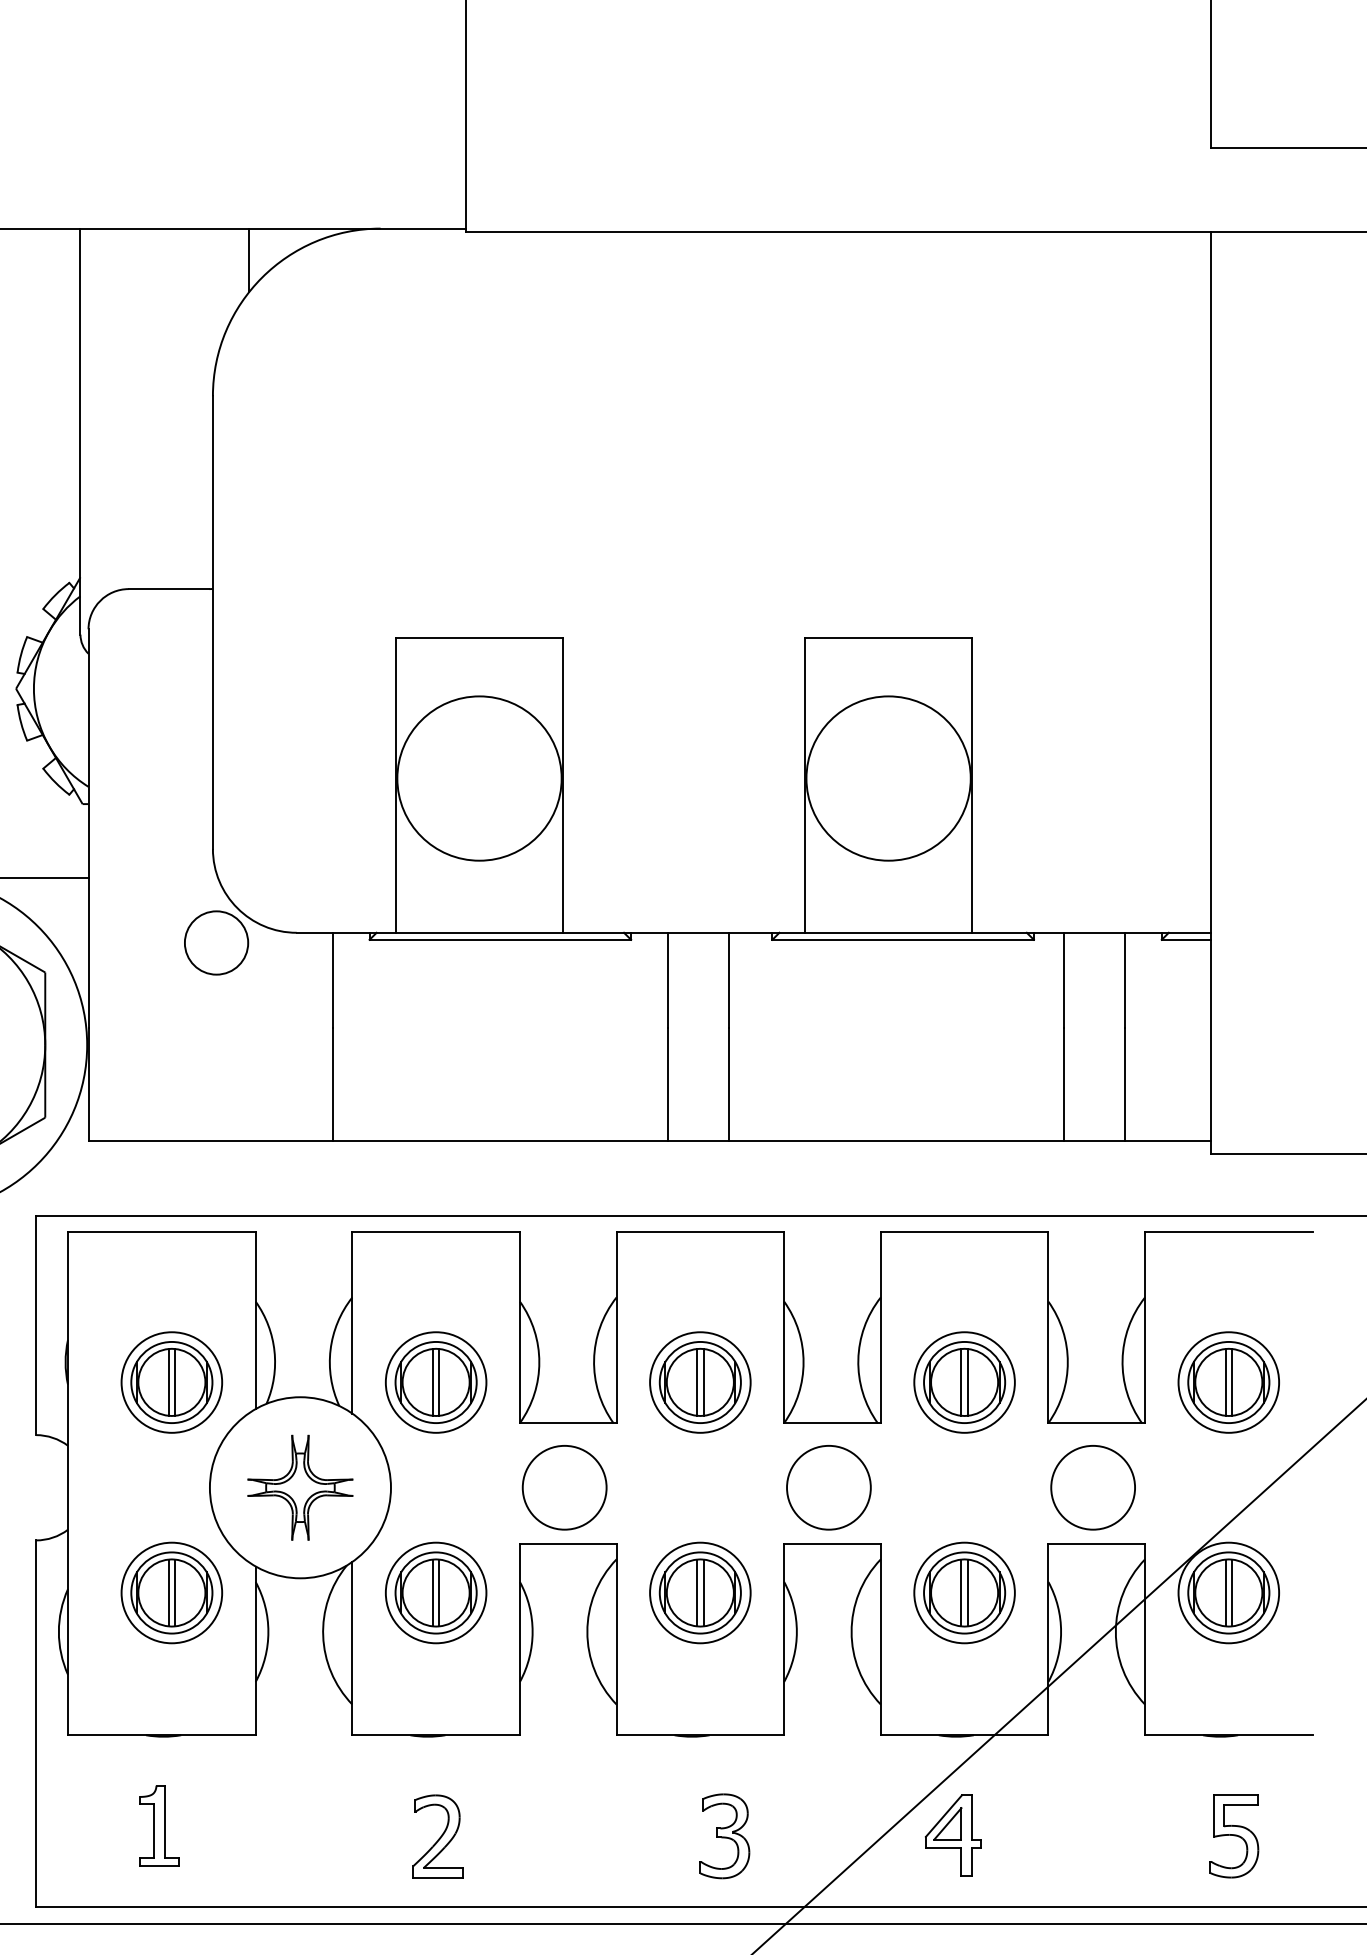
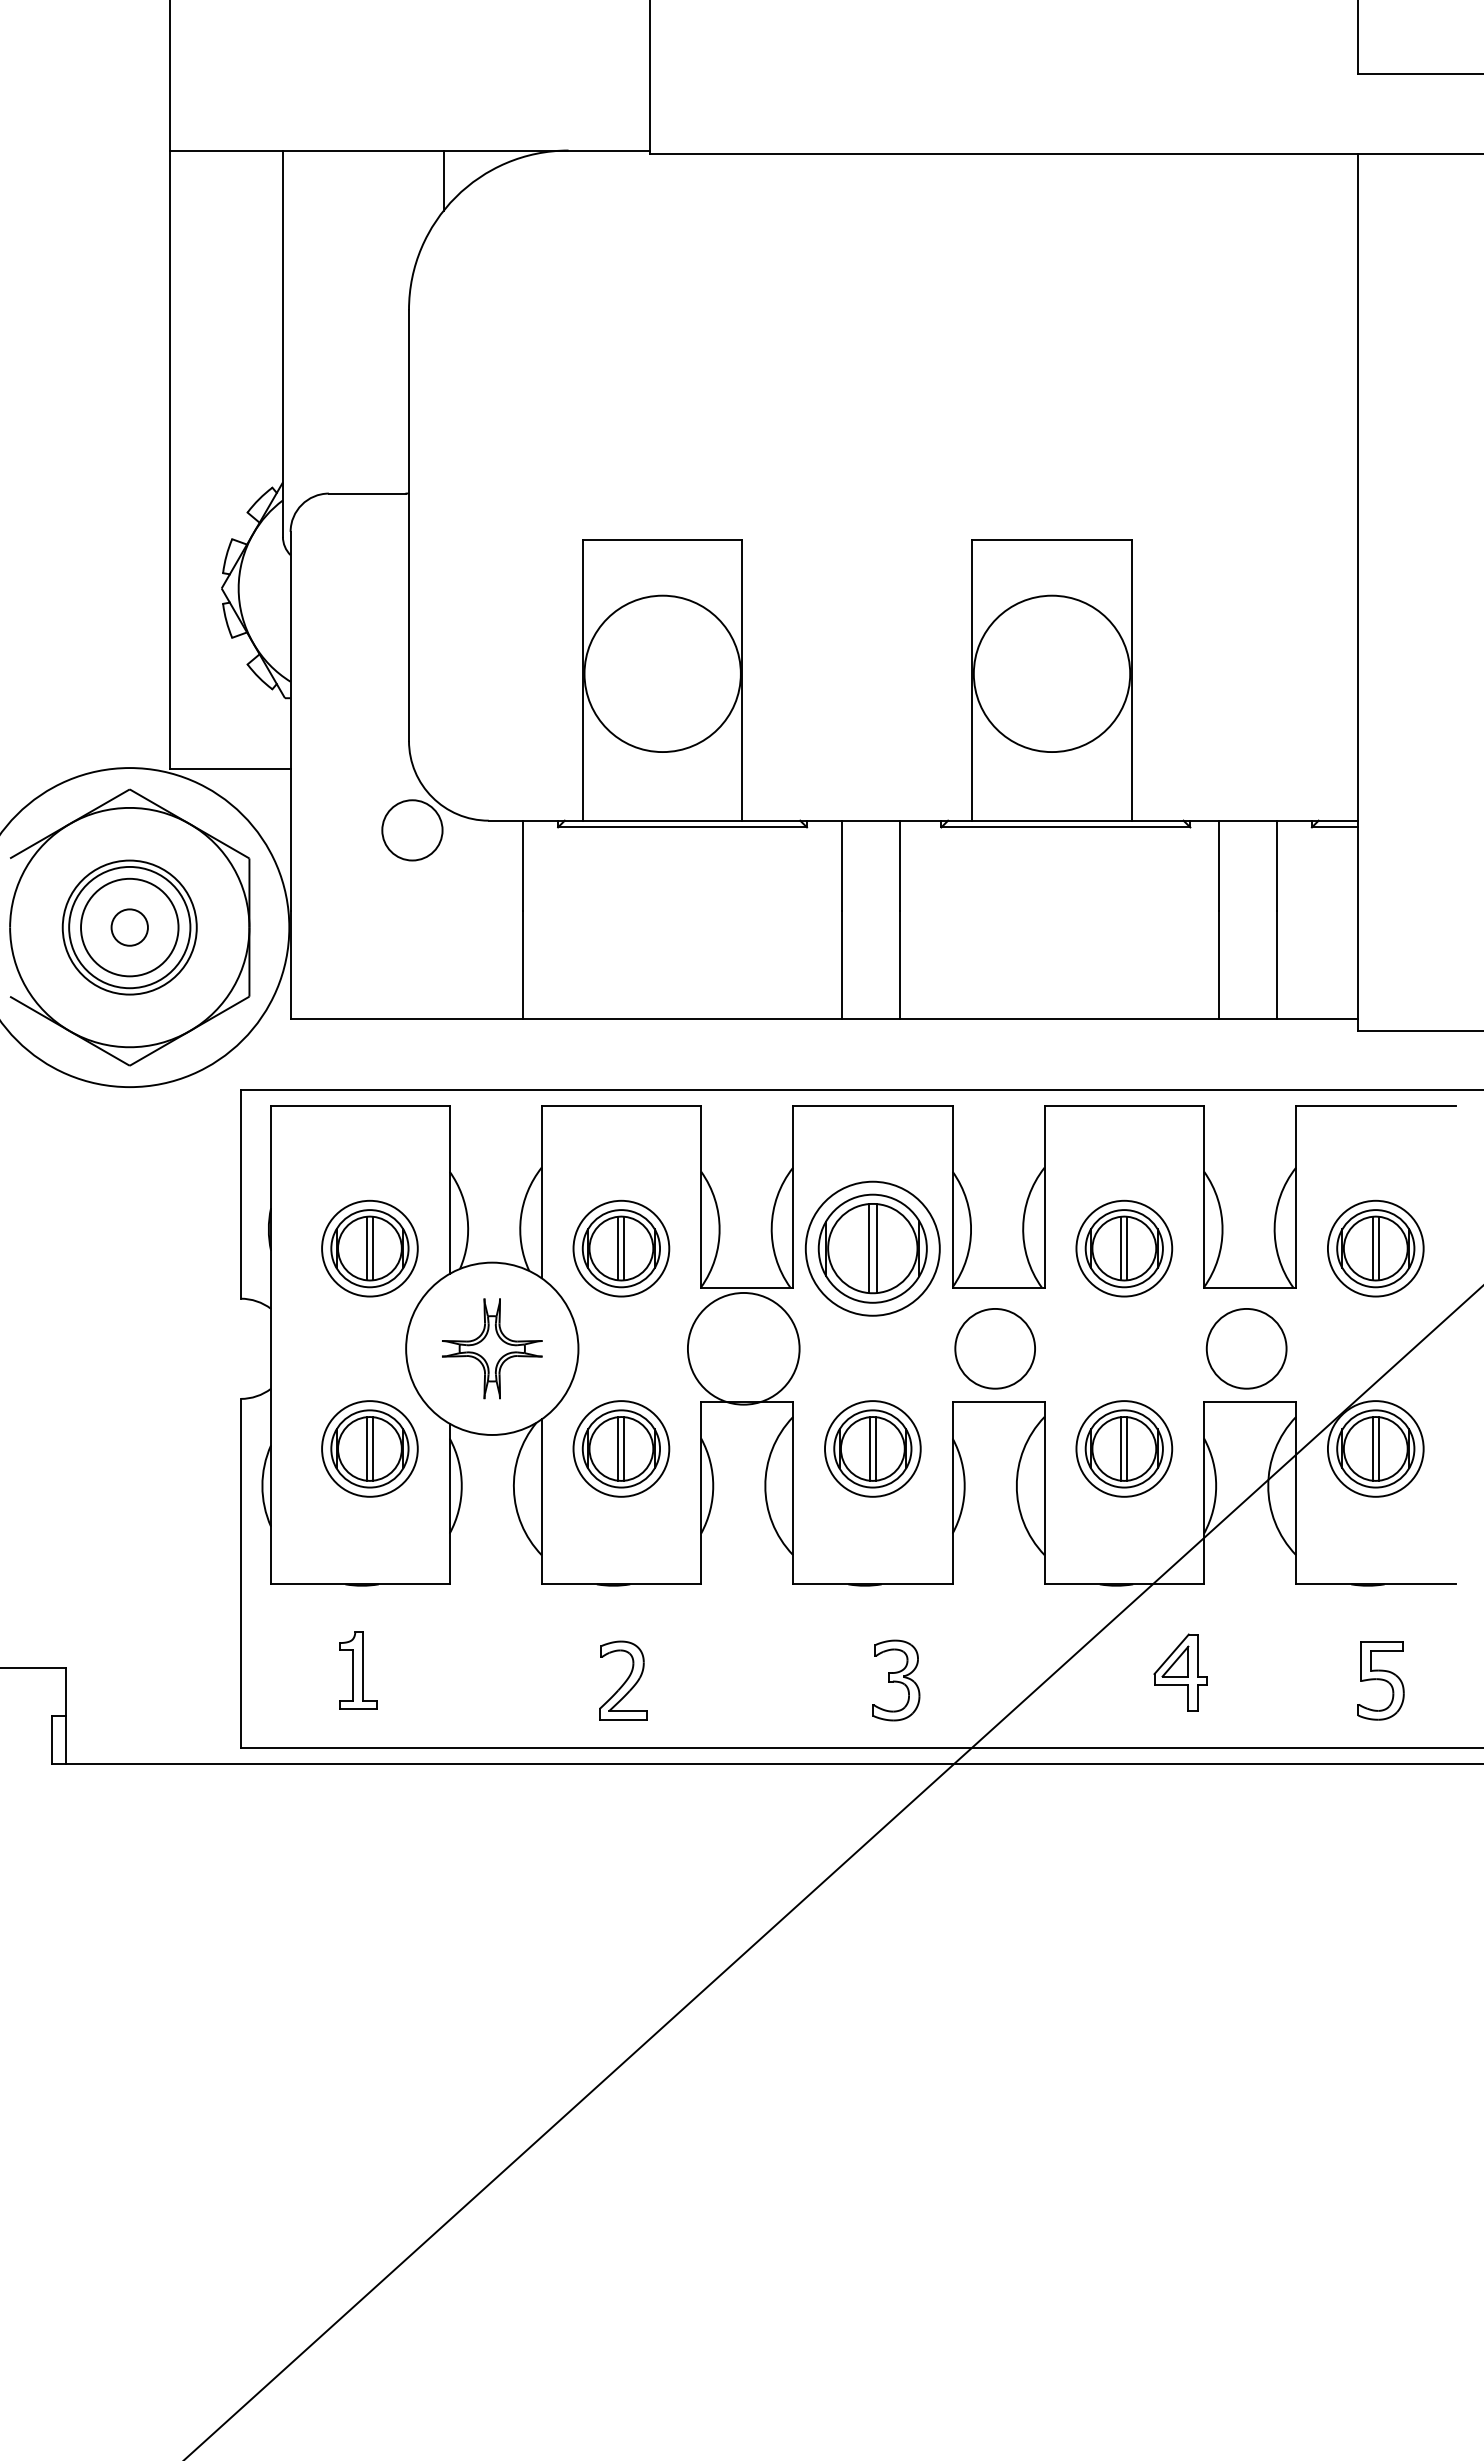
part: (699, 1382) -> (872, 1248), size x1.4
circle: (564, 1487) -> (743, 1348), size x1.4
part: (953, 1835) -> (1180, 1672), moved

